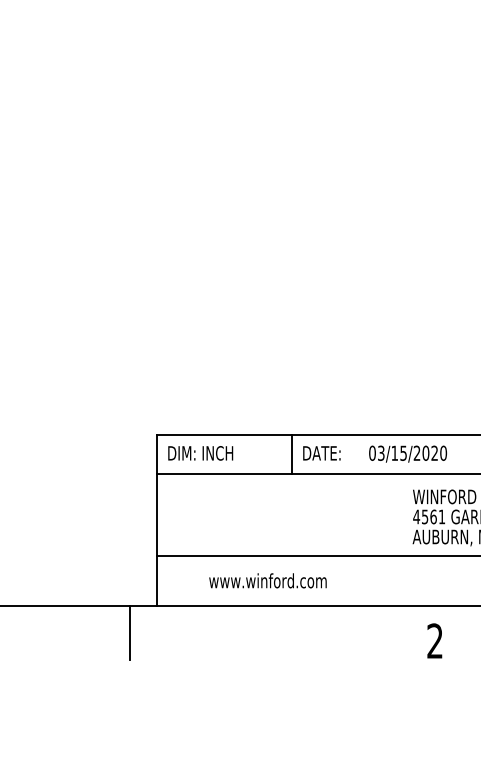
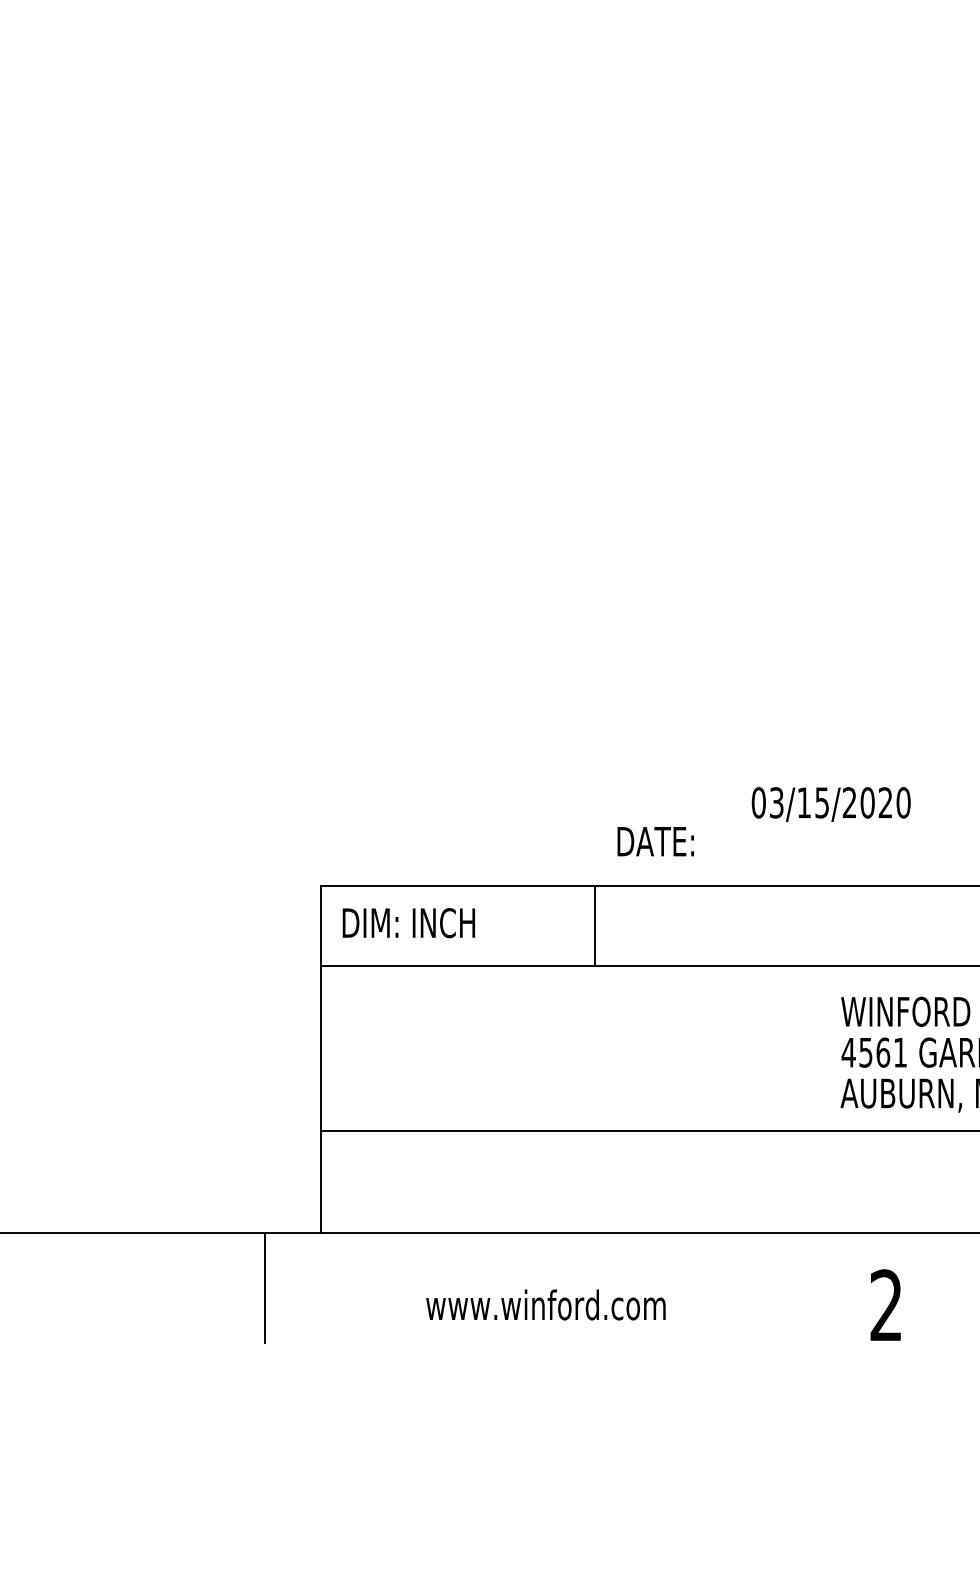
text: (321, 453) -> (654, 841), moved
text: (407, 453) -> (830, 803), moved
text: (267, 580) -> (544, 1304), moved

